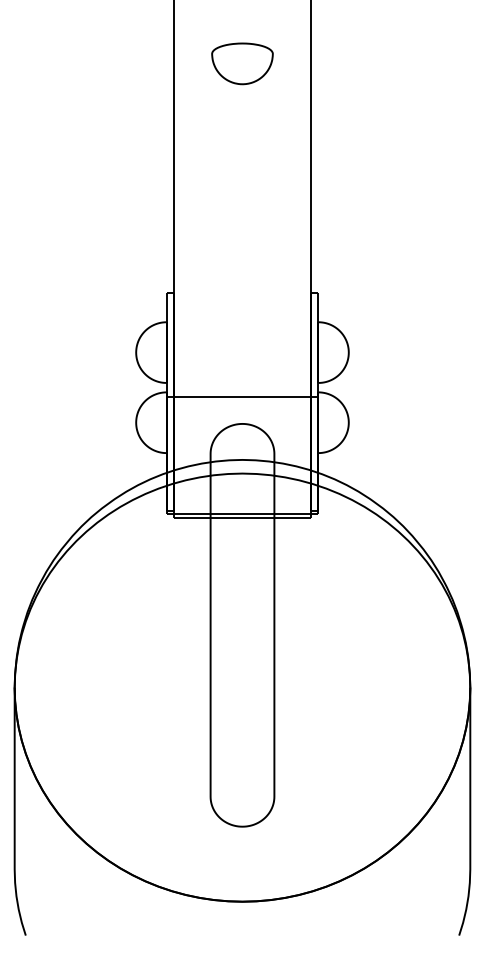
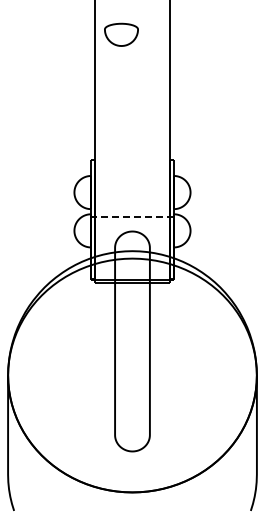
part: (242, 63) -> (121, 34), moved
line: (242, 396) -> (132, 216), solid -> dashed

